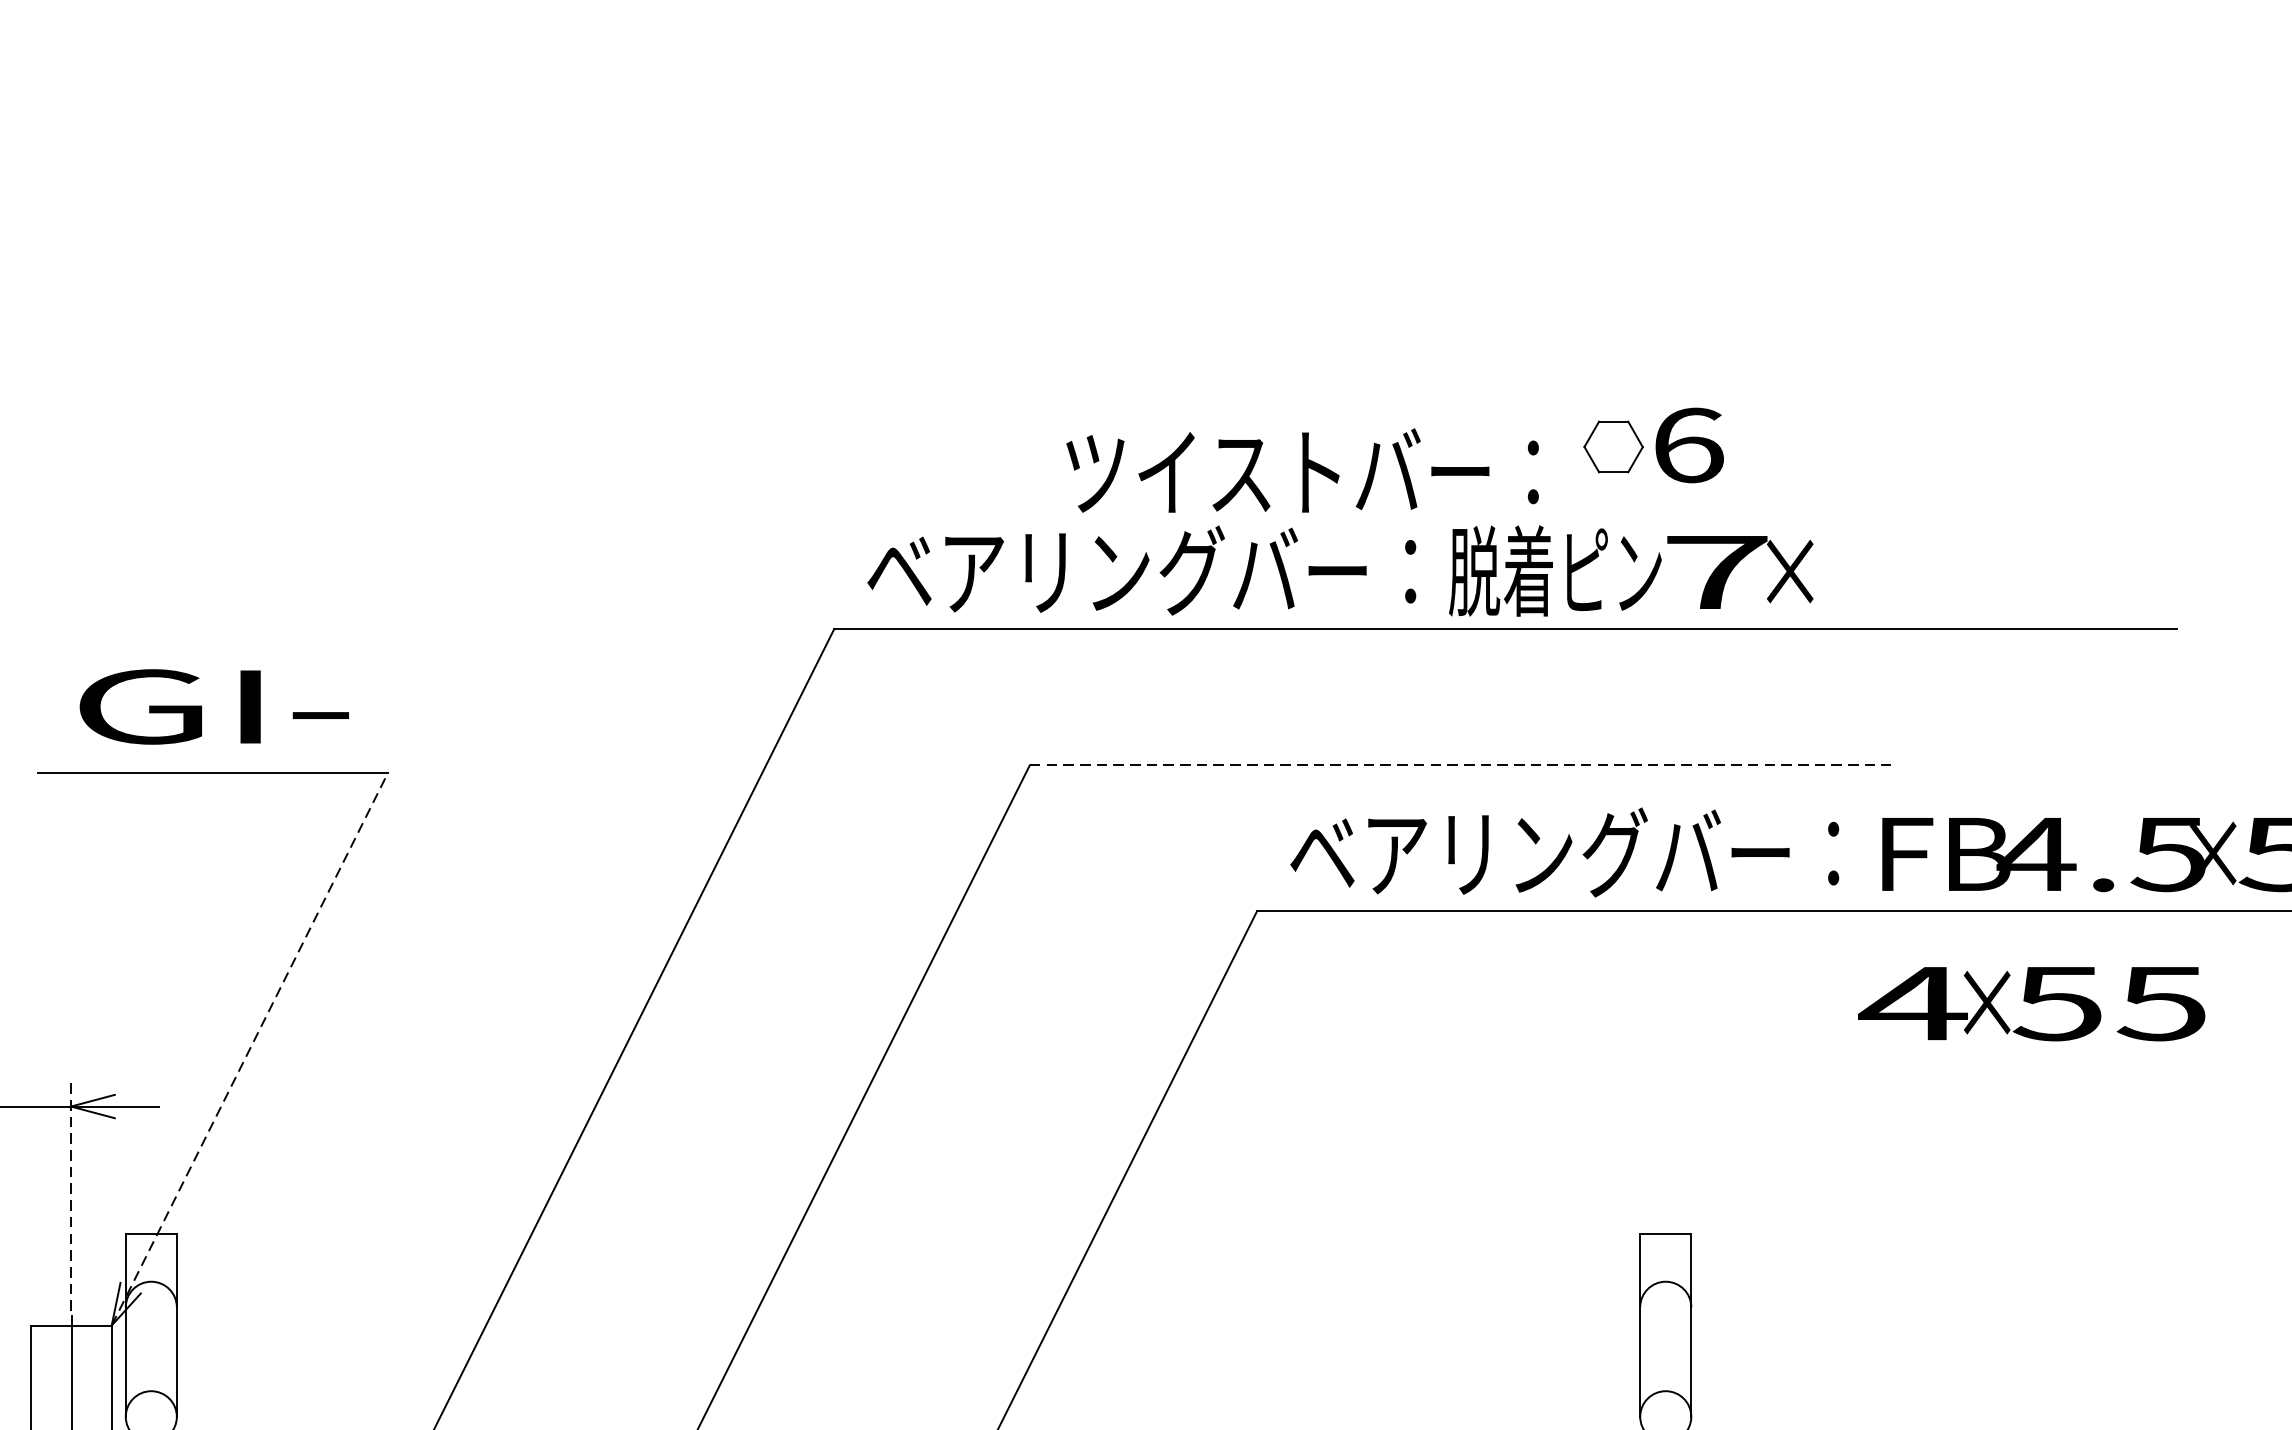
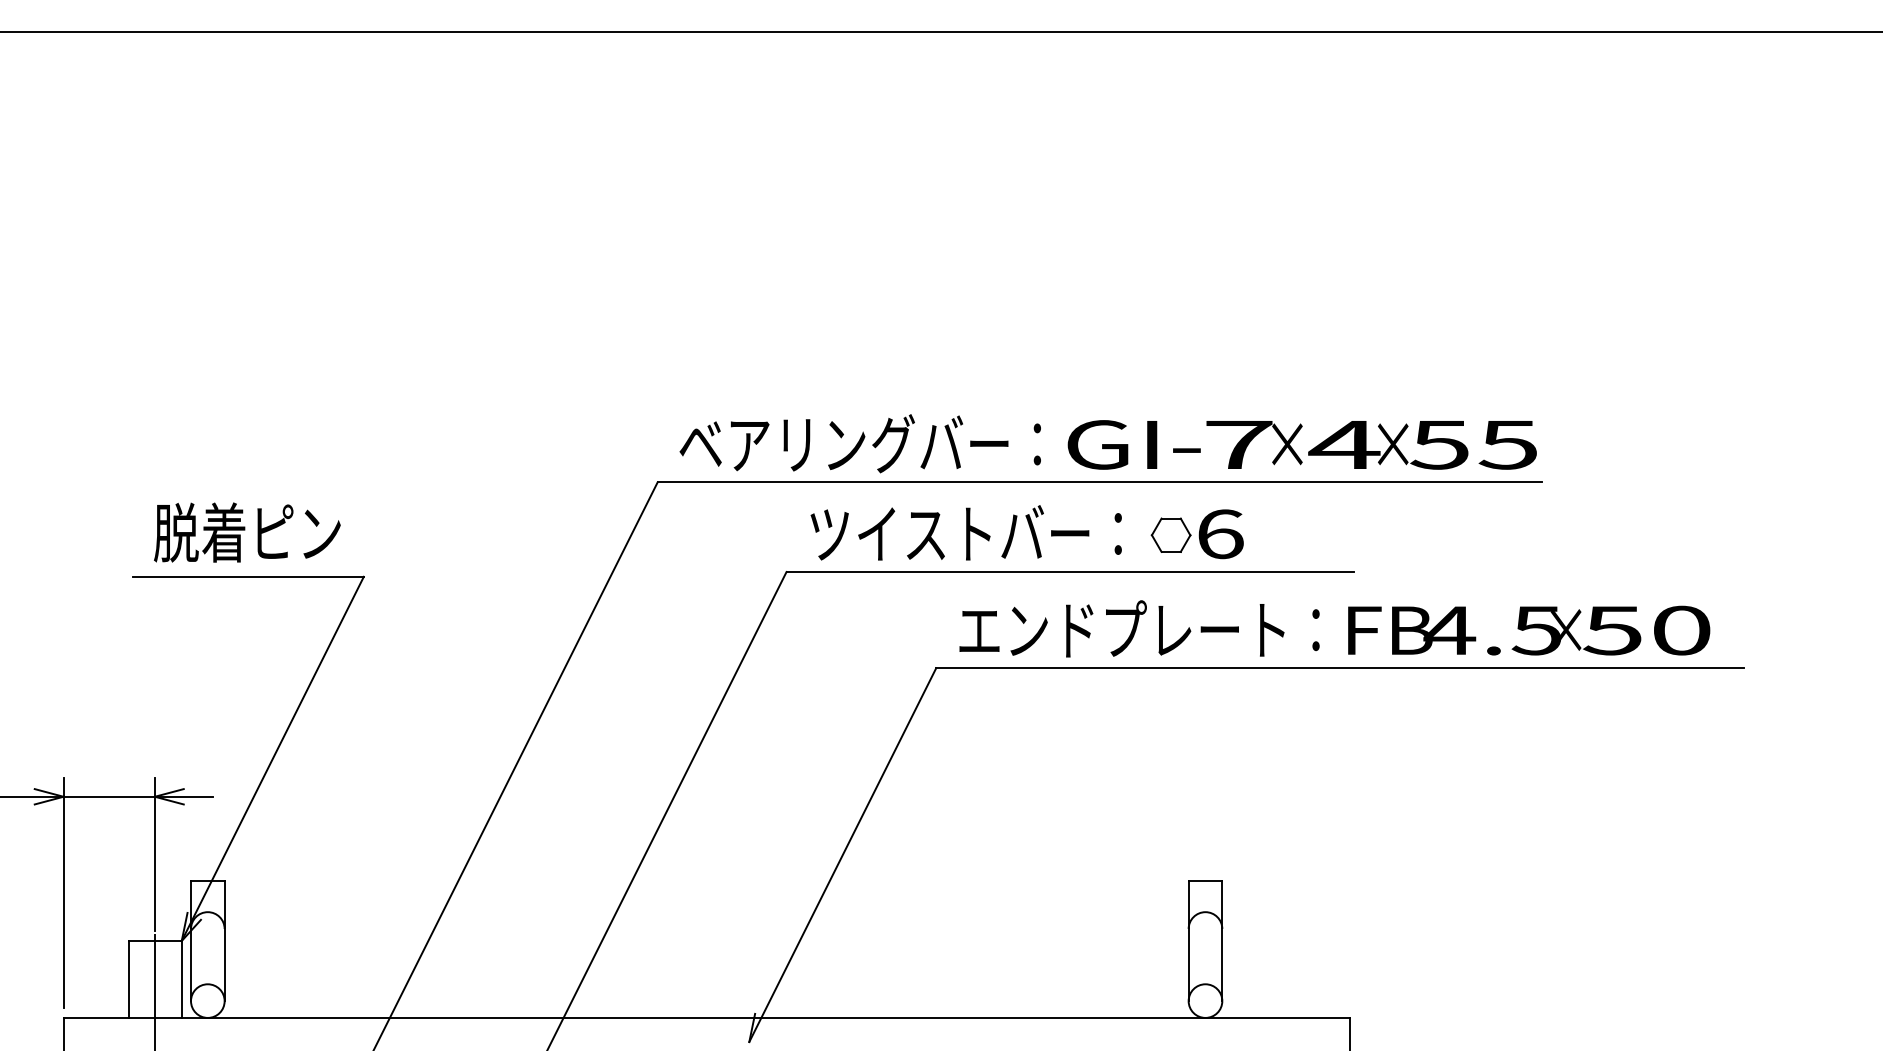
part: (1652, 445) -> (1196, 534), moved
text: (1301, 470) -> (965, 532), moved
text: (1554, 571) -> (1132, 444), 脱着ピン -> GI-
text: (211, 705) -> (247, 532), GI- -> 脱着ピン
line: (1460, 766) -> (1070, 572), dashed -> solid
text: (1539, 851) -> (1122, 628), ベアリングバー： -> エンドプレート：
text: (2031, 1004) -> (1422, 445), moved
line: (249, 1048) -> (272, 758), dashed -> solid
line: (70, 1194) -> (154, 854), dashed -> solid

